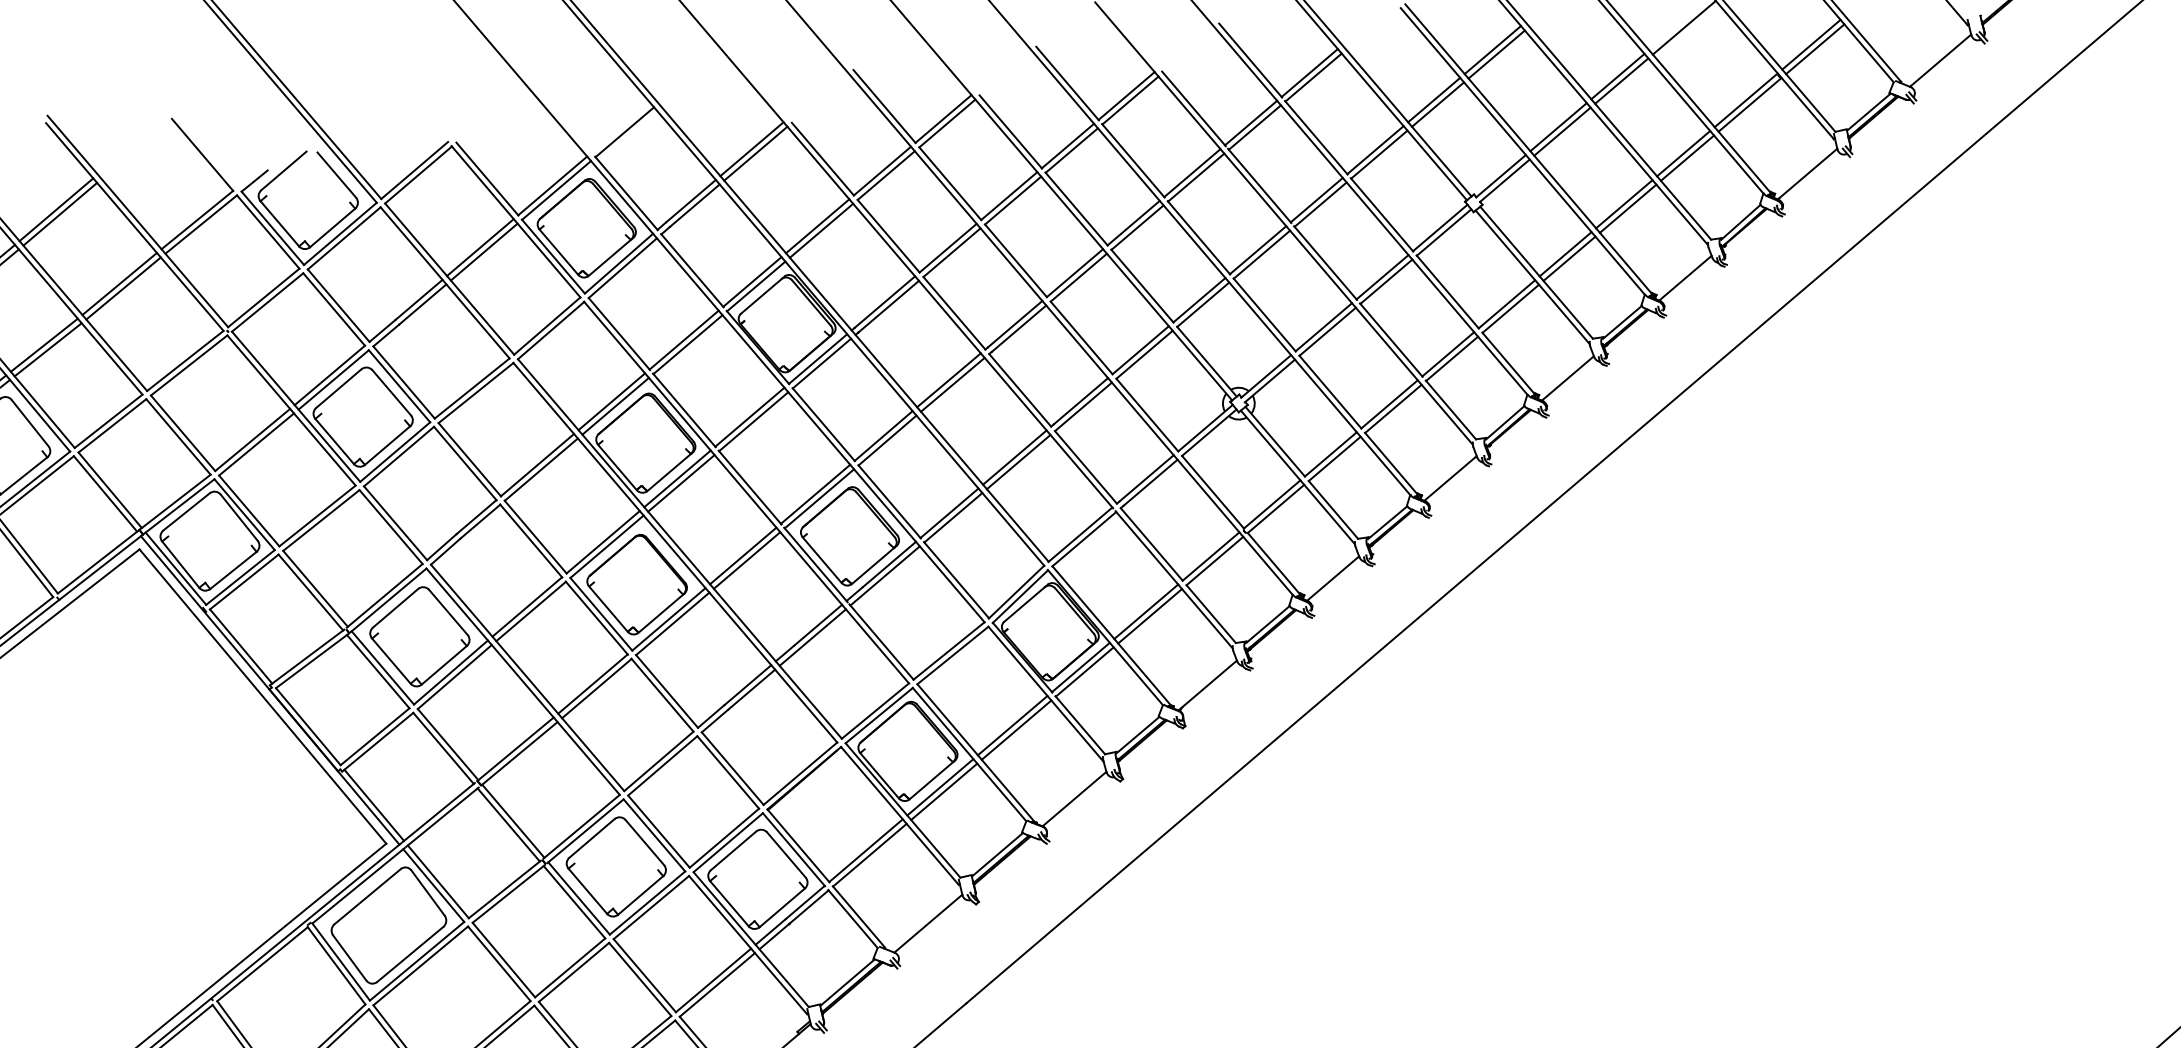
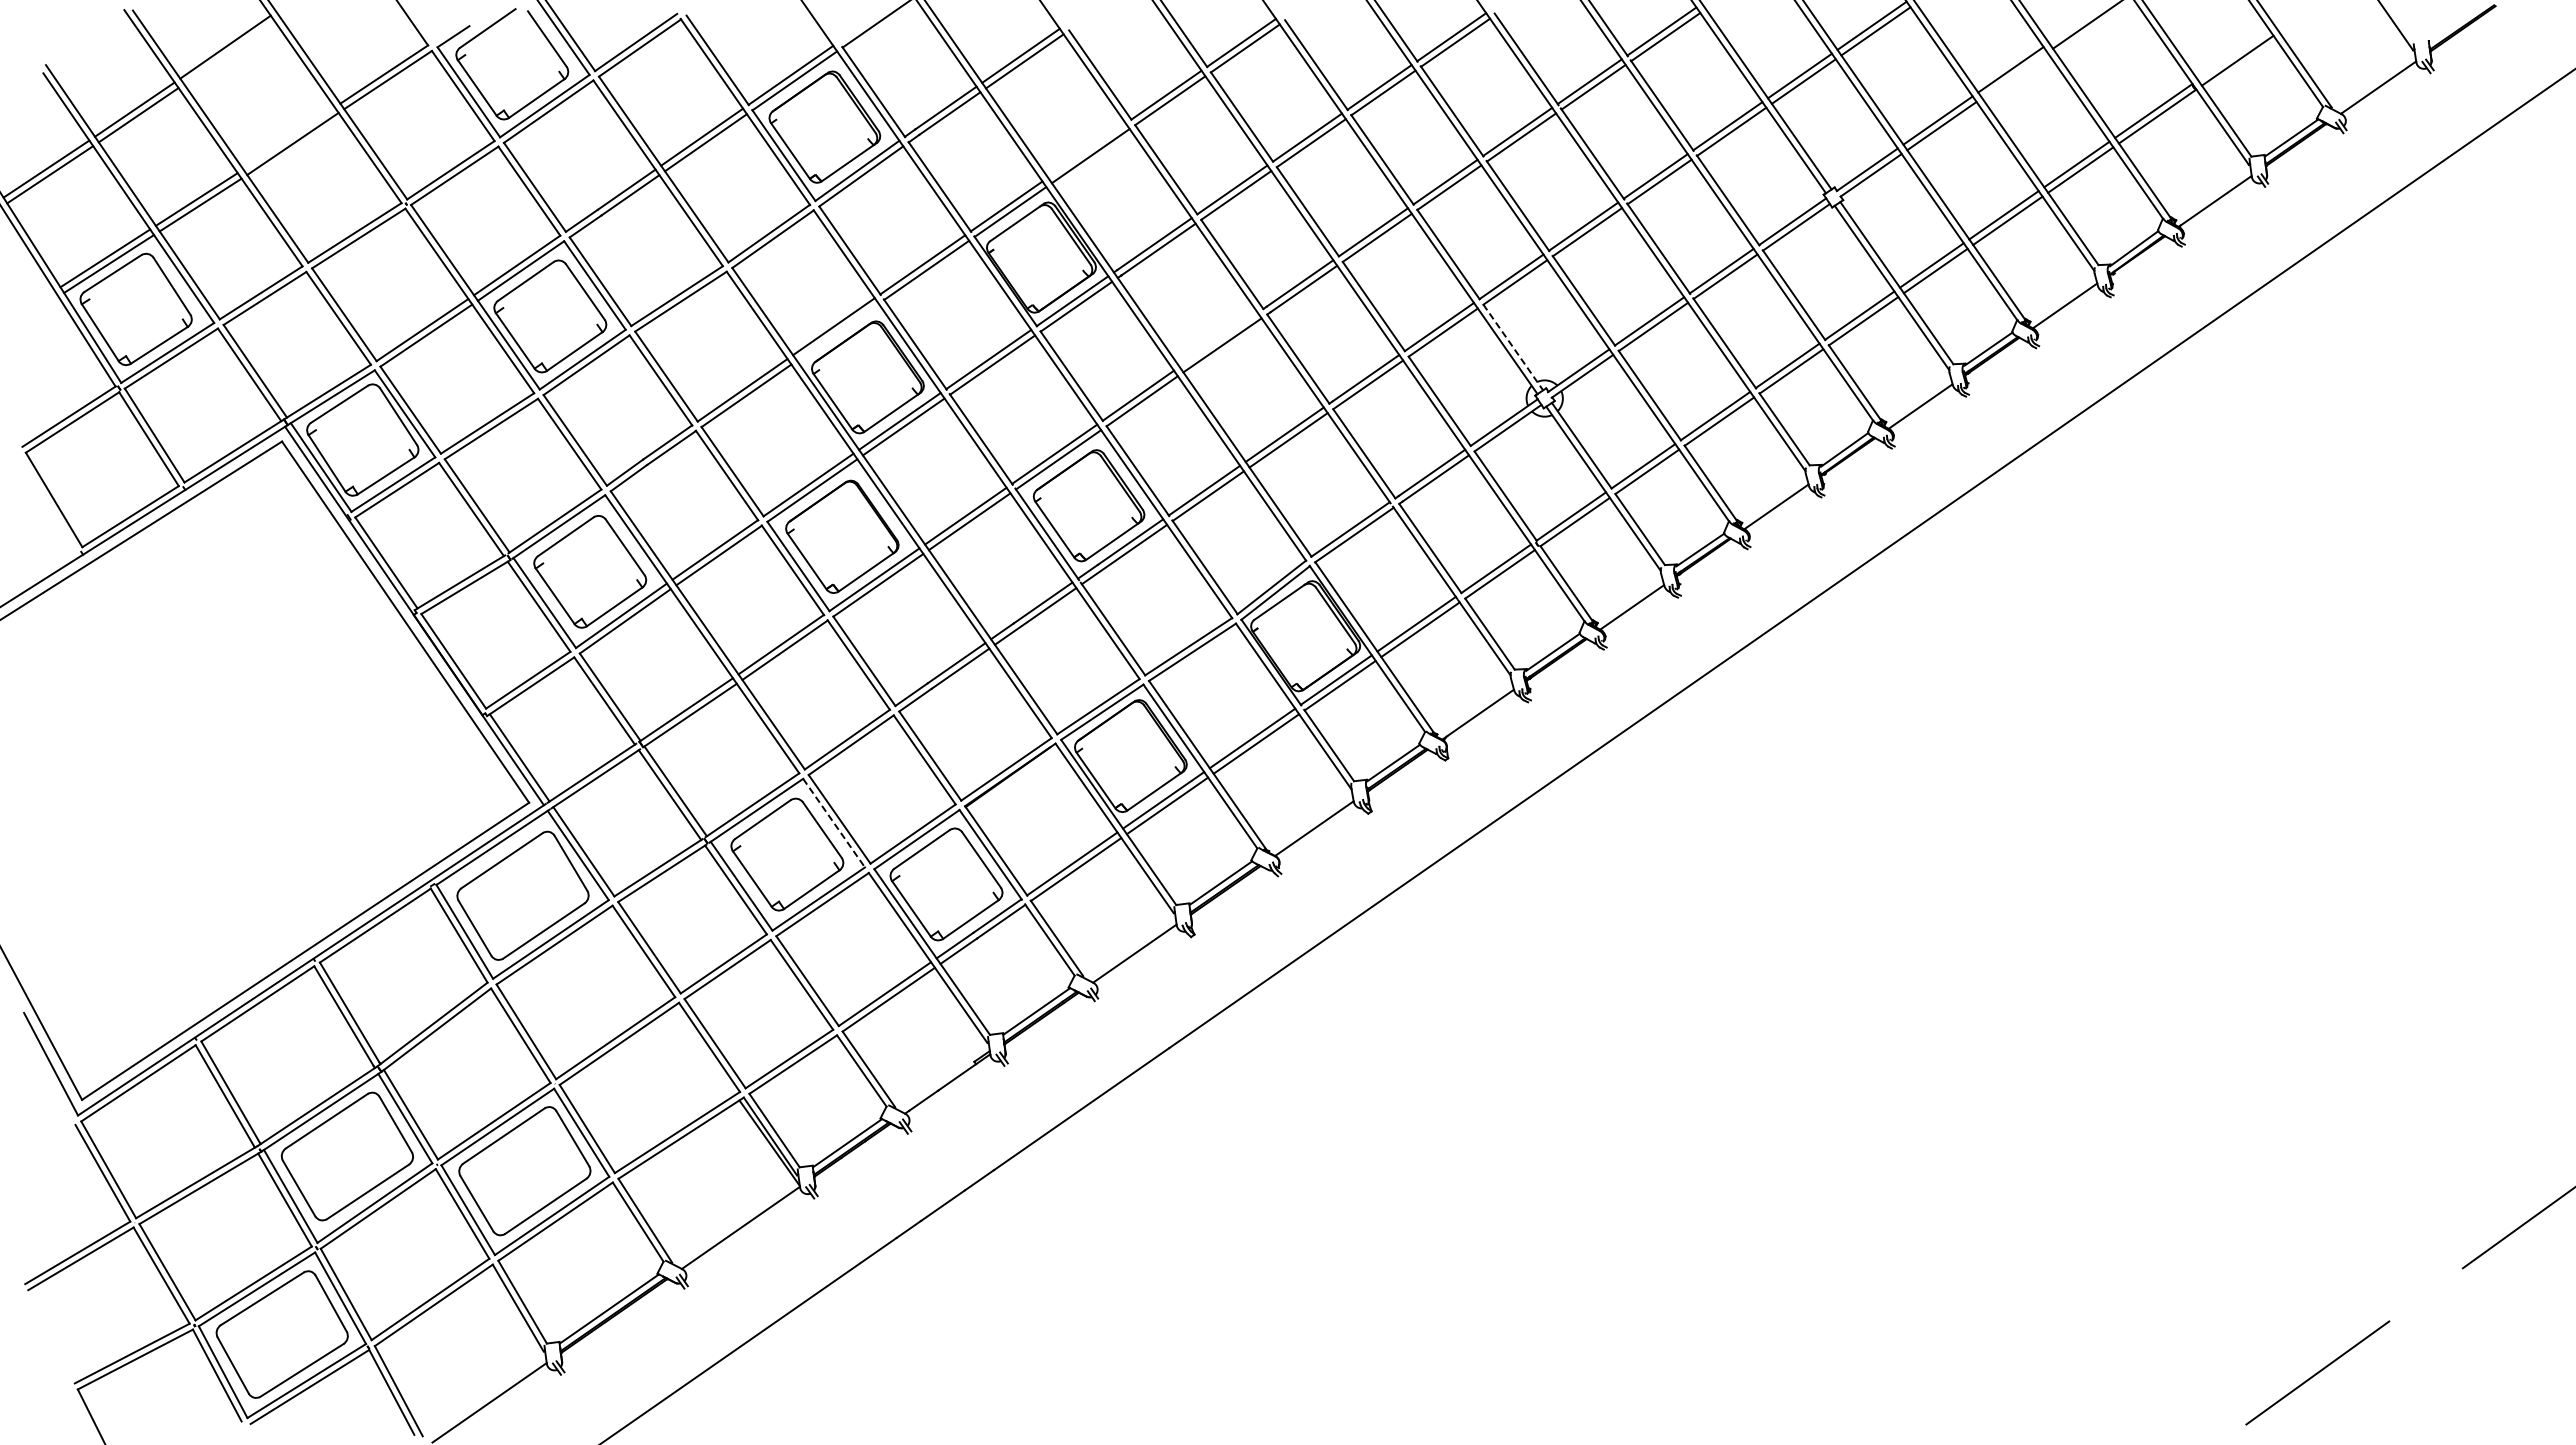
line: (1811, 45) -> (2233, 55), removed
line: (1621, 81) -> (2014, 75), removed
line: (60, 214) -> (229, 52), removed
line: (817, 226) -> (1086, 150), removed
line: (119, 284) -> (288, 138), removed
line: (1207, 361) -> (1513, 347), solid -> dashed
line: (948, 380) -> (1218, 339), removed
line: (615, 405) -> (837, 331), removed
line: (654, 835) -> (834, 823), solid -> dashed

